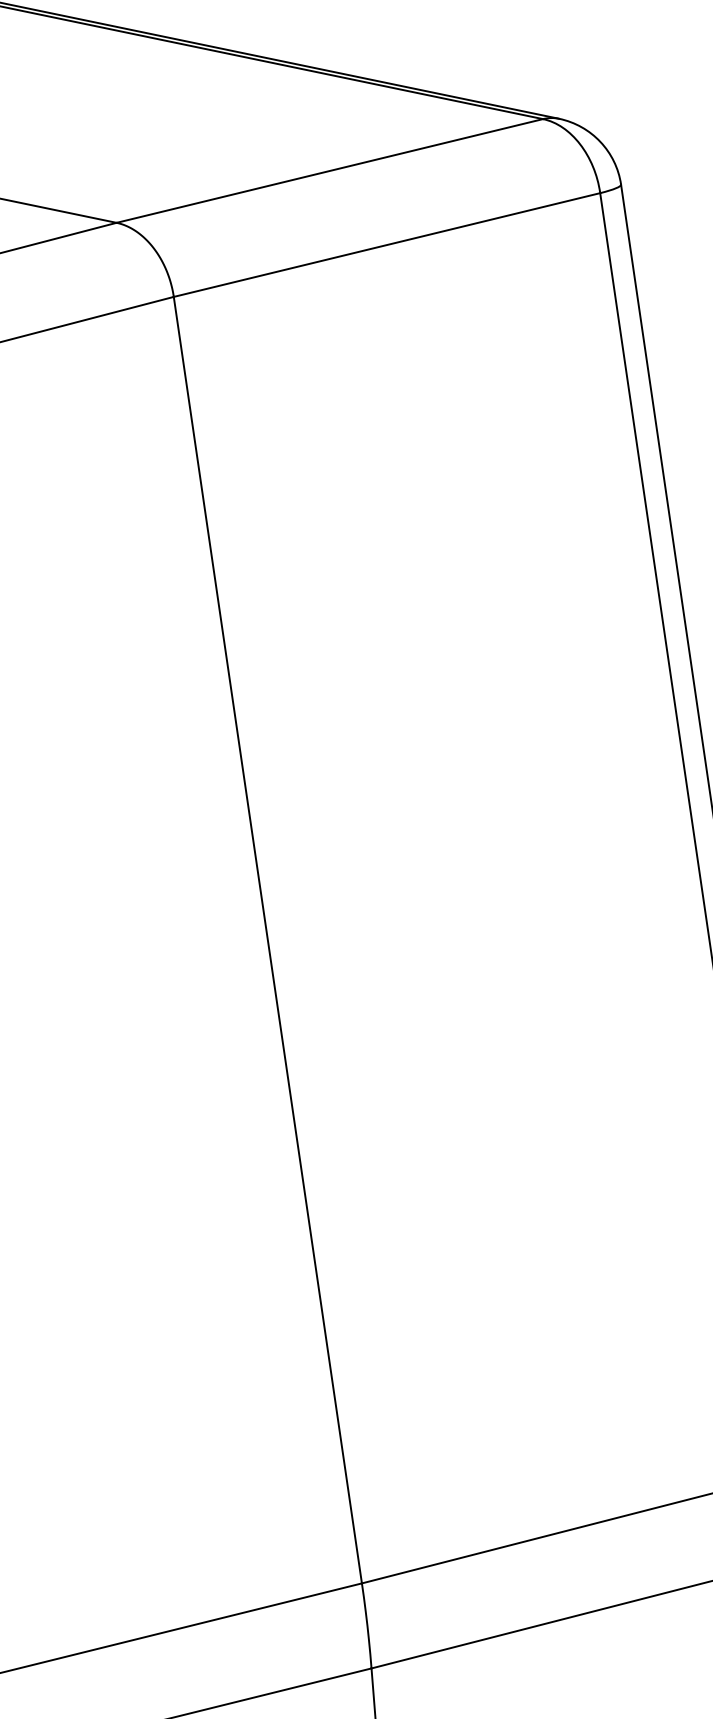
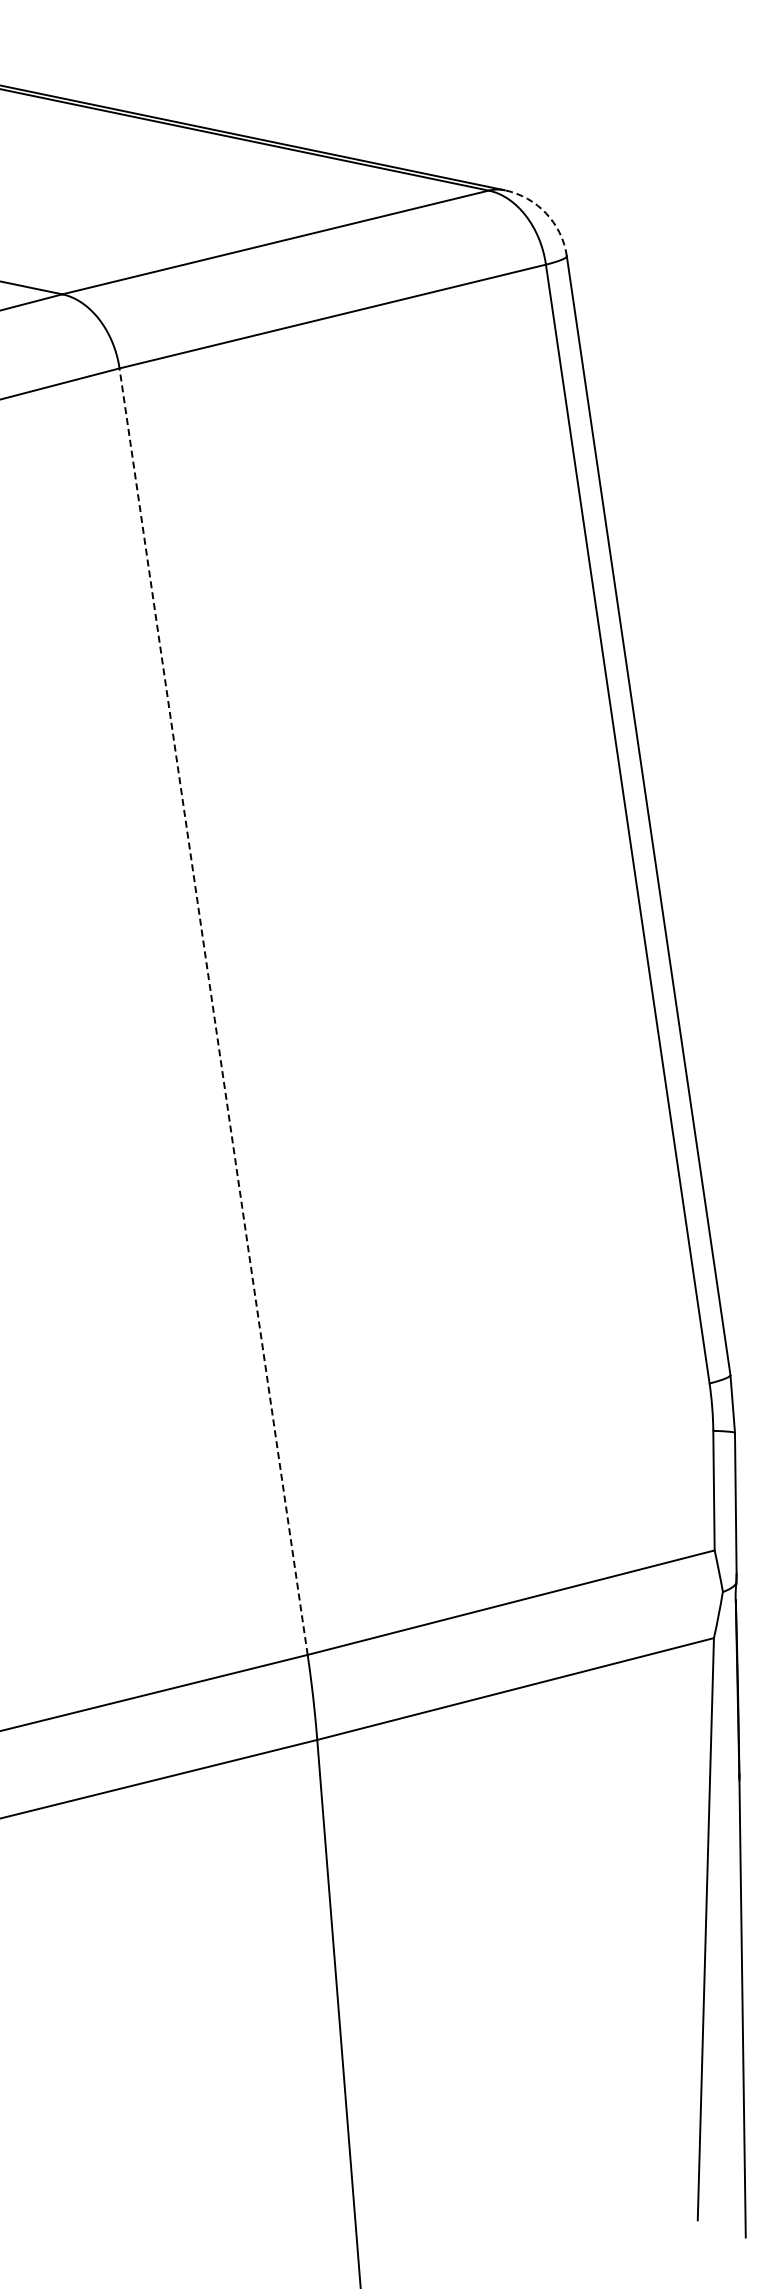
arc: (600, 141) -> (546, 213), solid -> dashed
line: (267, 939) -> (213, 1011), solid -> dashed

